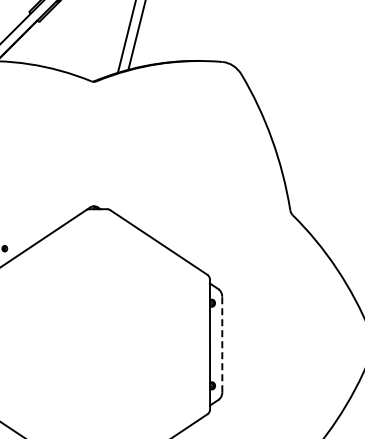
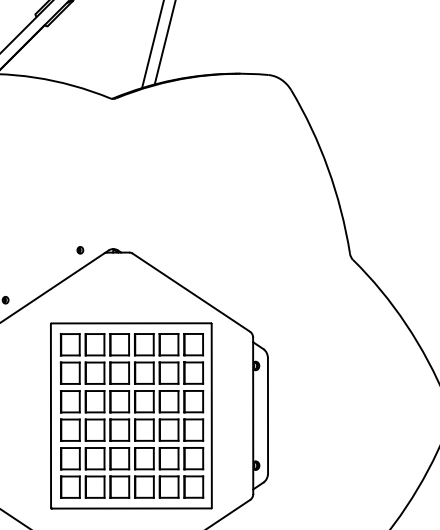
part: (66, 206) -> (80, 249), added
part: (108, 344) -> (130, 415), added
line: (222, 344) -> (268, 415), dashed -> solid

